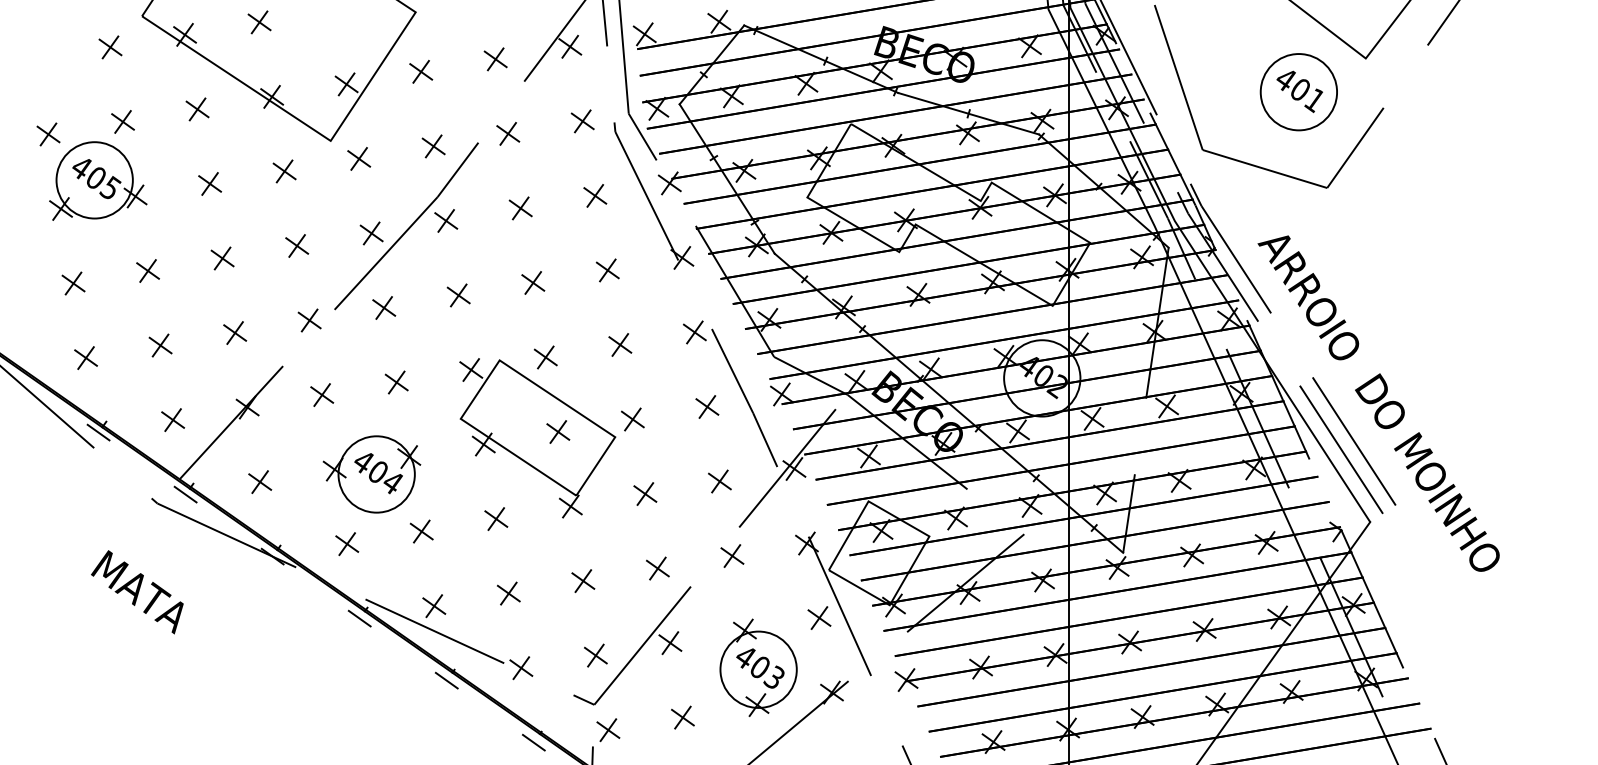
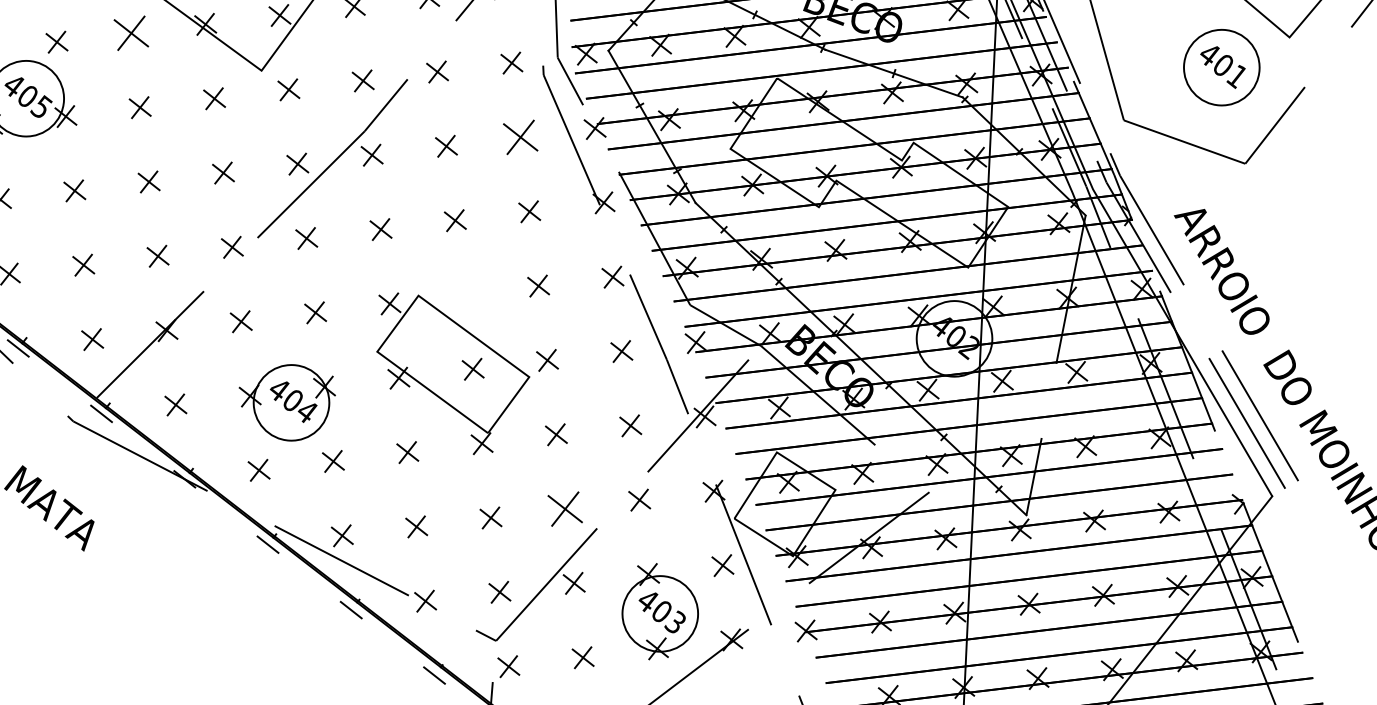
part: (197, 109) -> (131, 33), size x1.6
part: (595, 195) -> (521, 137), size x1.6
part: (545, 357) -> (463, 295), removed
part: (657, 568) -> (564, 508), size x1.6

